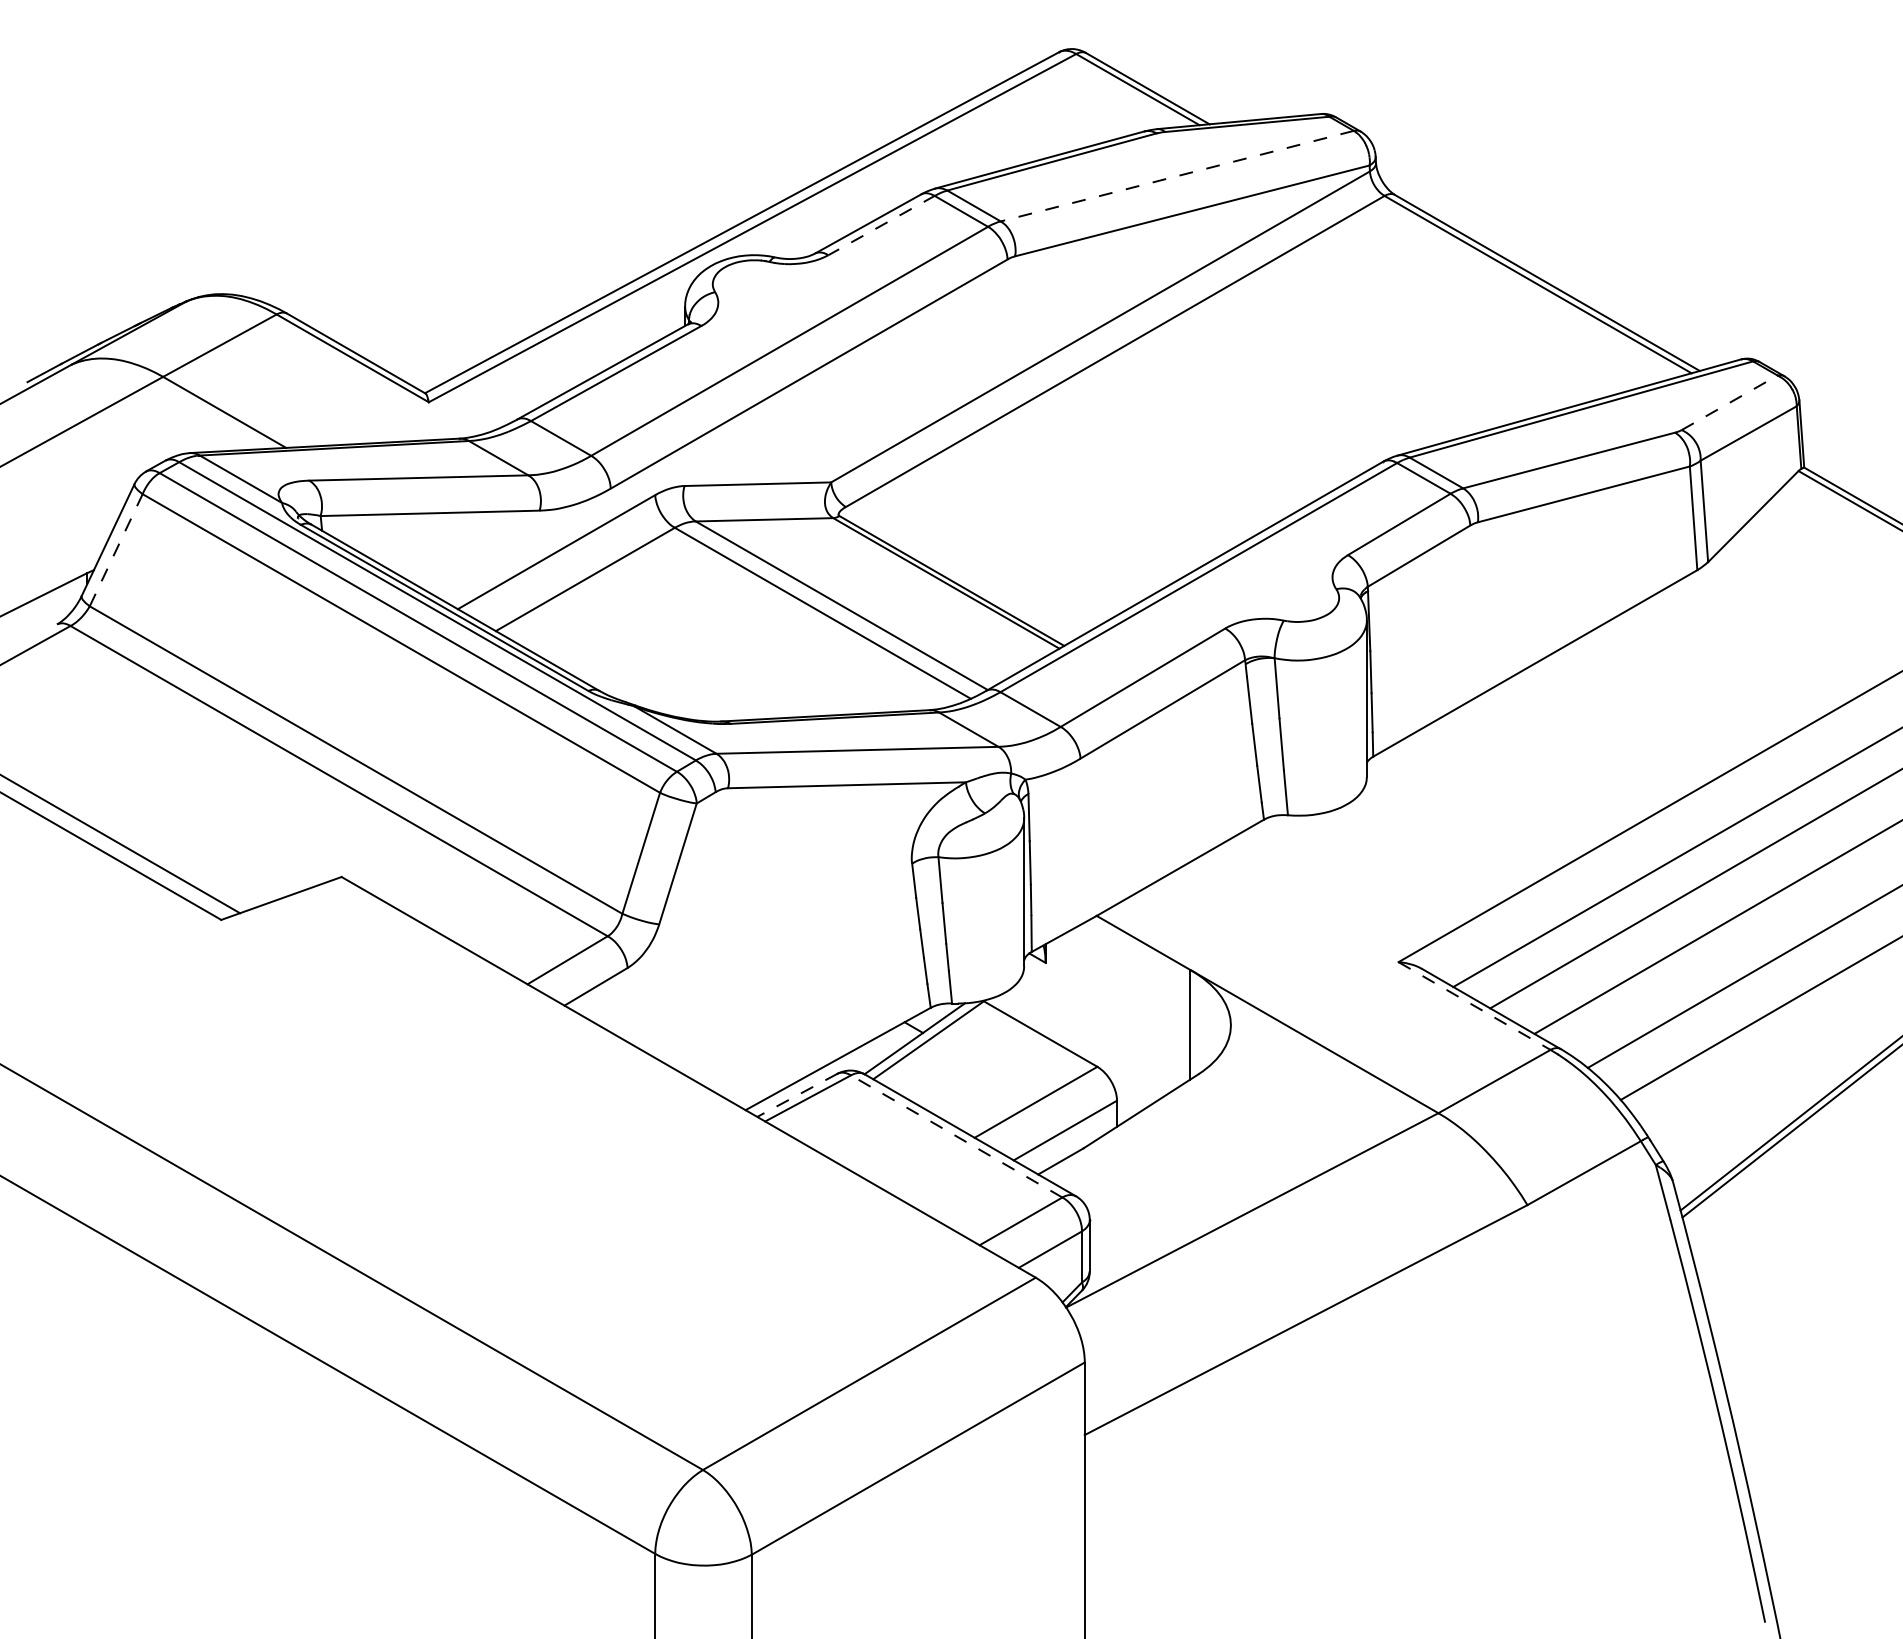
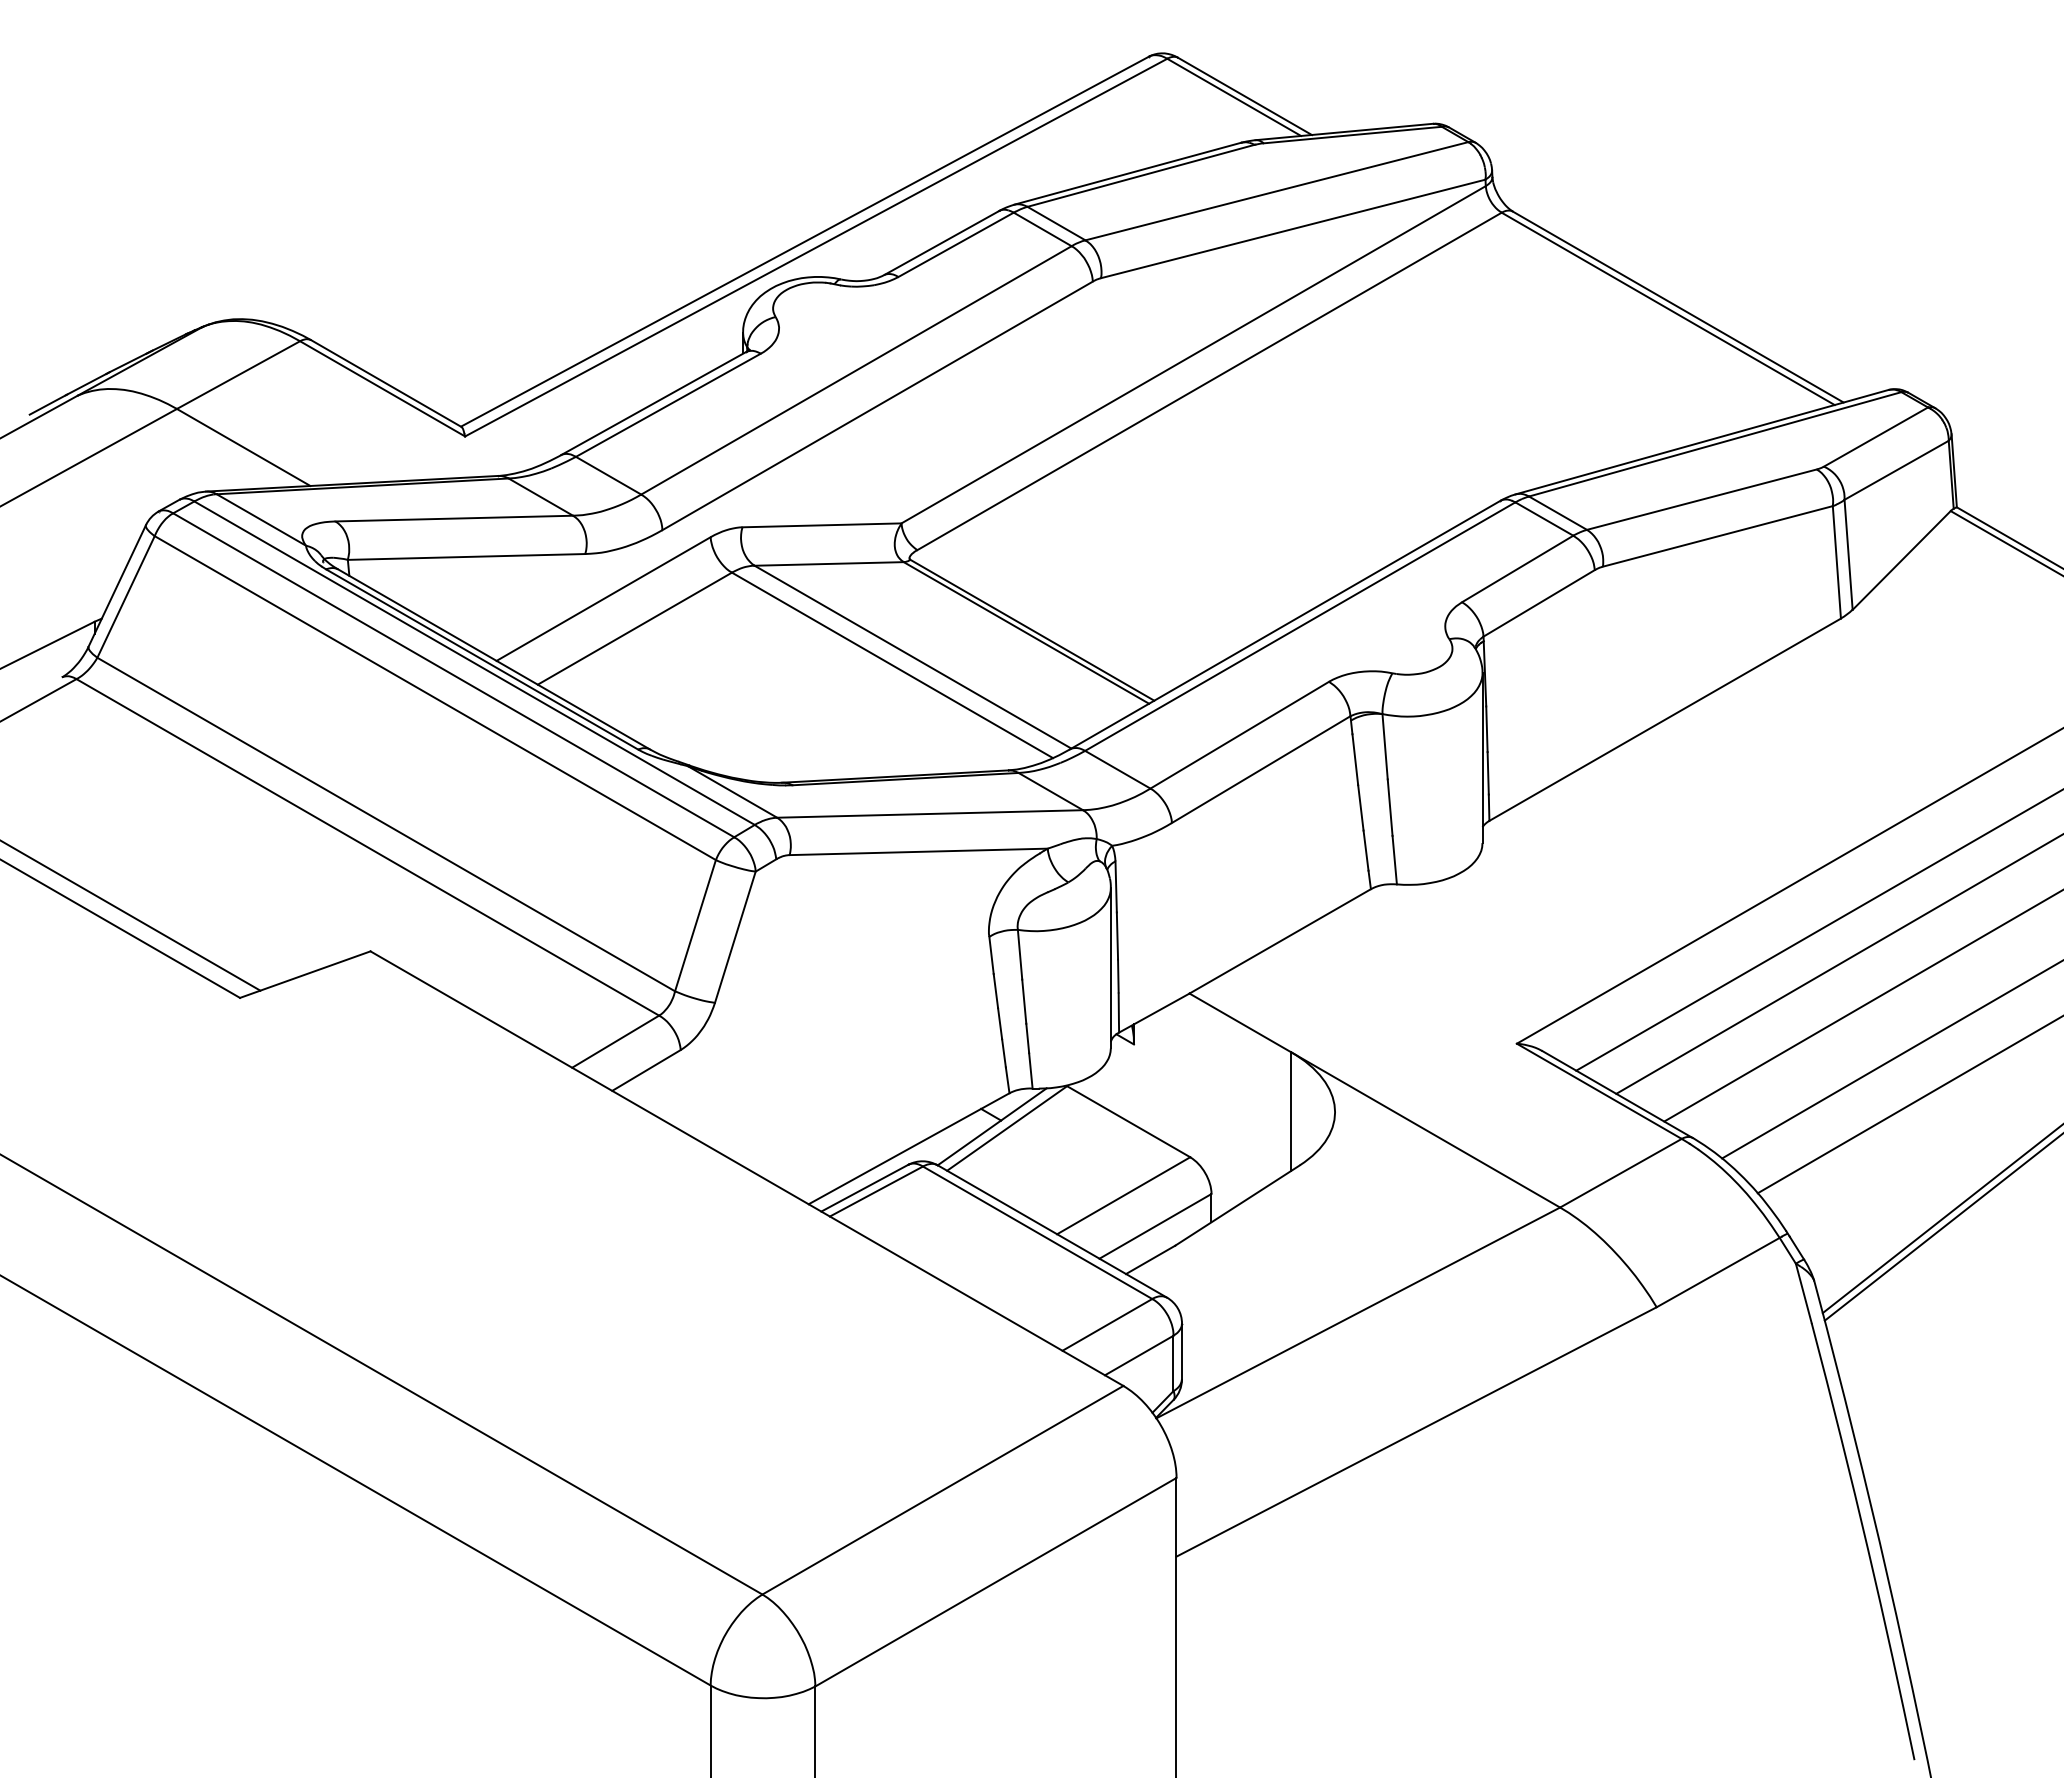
line: (1176, 176) -> (1276, 191), dashed -> solid
line: (881, 225) -> (956, 244), dashed -> solid
line: (1730, 403) -> (1876, 437), dashed -> solid
line: (116, 549) -> (126, 596), dashed -> solid
line: (1474, 1006) -> (1599, 1091), dashed -> solid
line: (797, 1095) -> (864, 1188), dashed -> solid
line: (956, 1136) -> (1037, 1232), dashed -> solid

